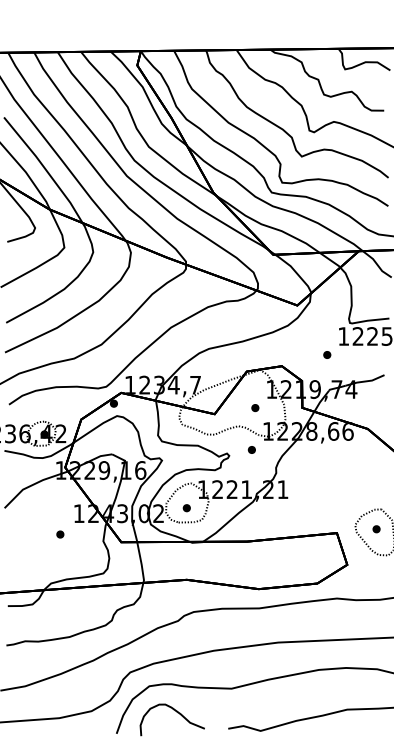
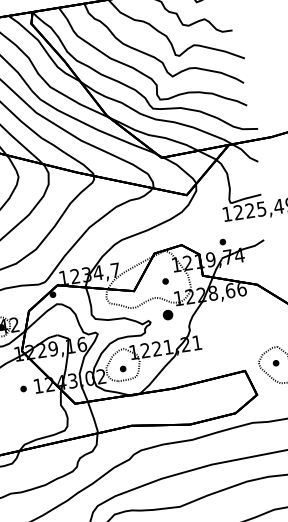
part: (327, 354) -> (223, 241), moved
part: (251, 449) -> (167, 314), size x1.6
part: (60, 534) -> (23, 388), moved

